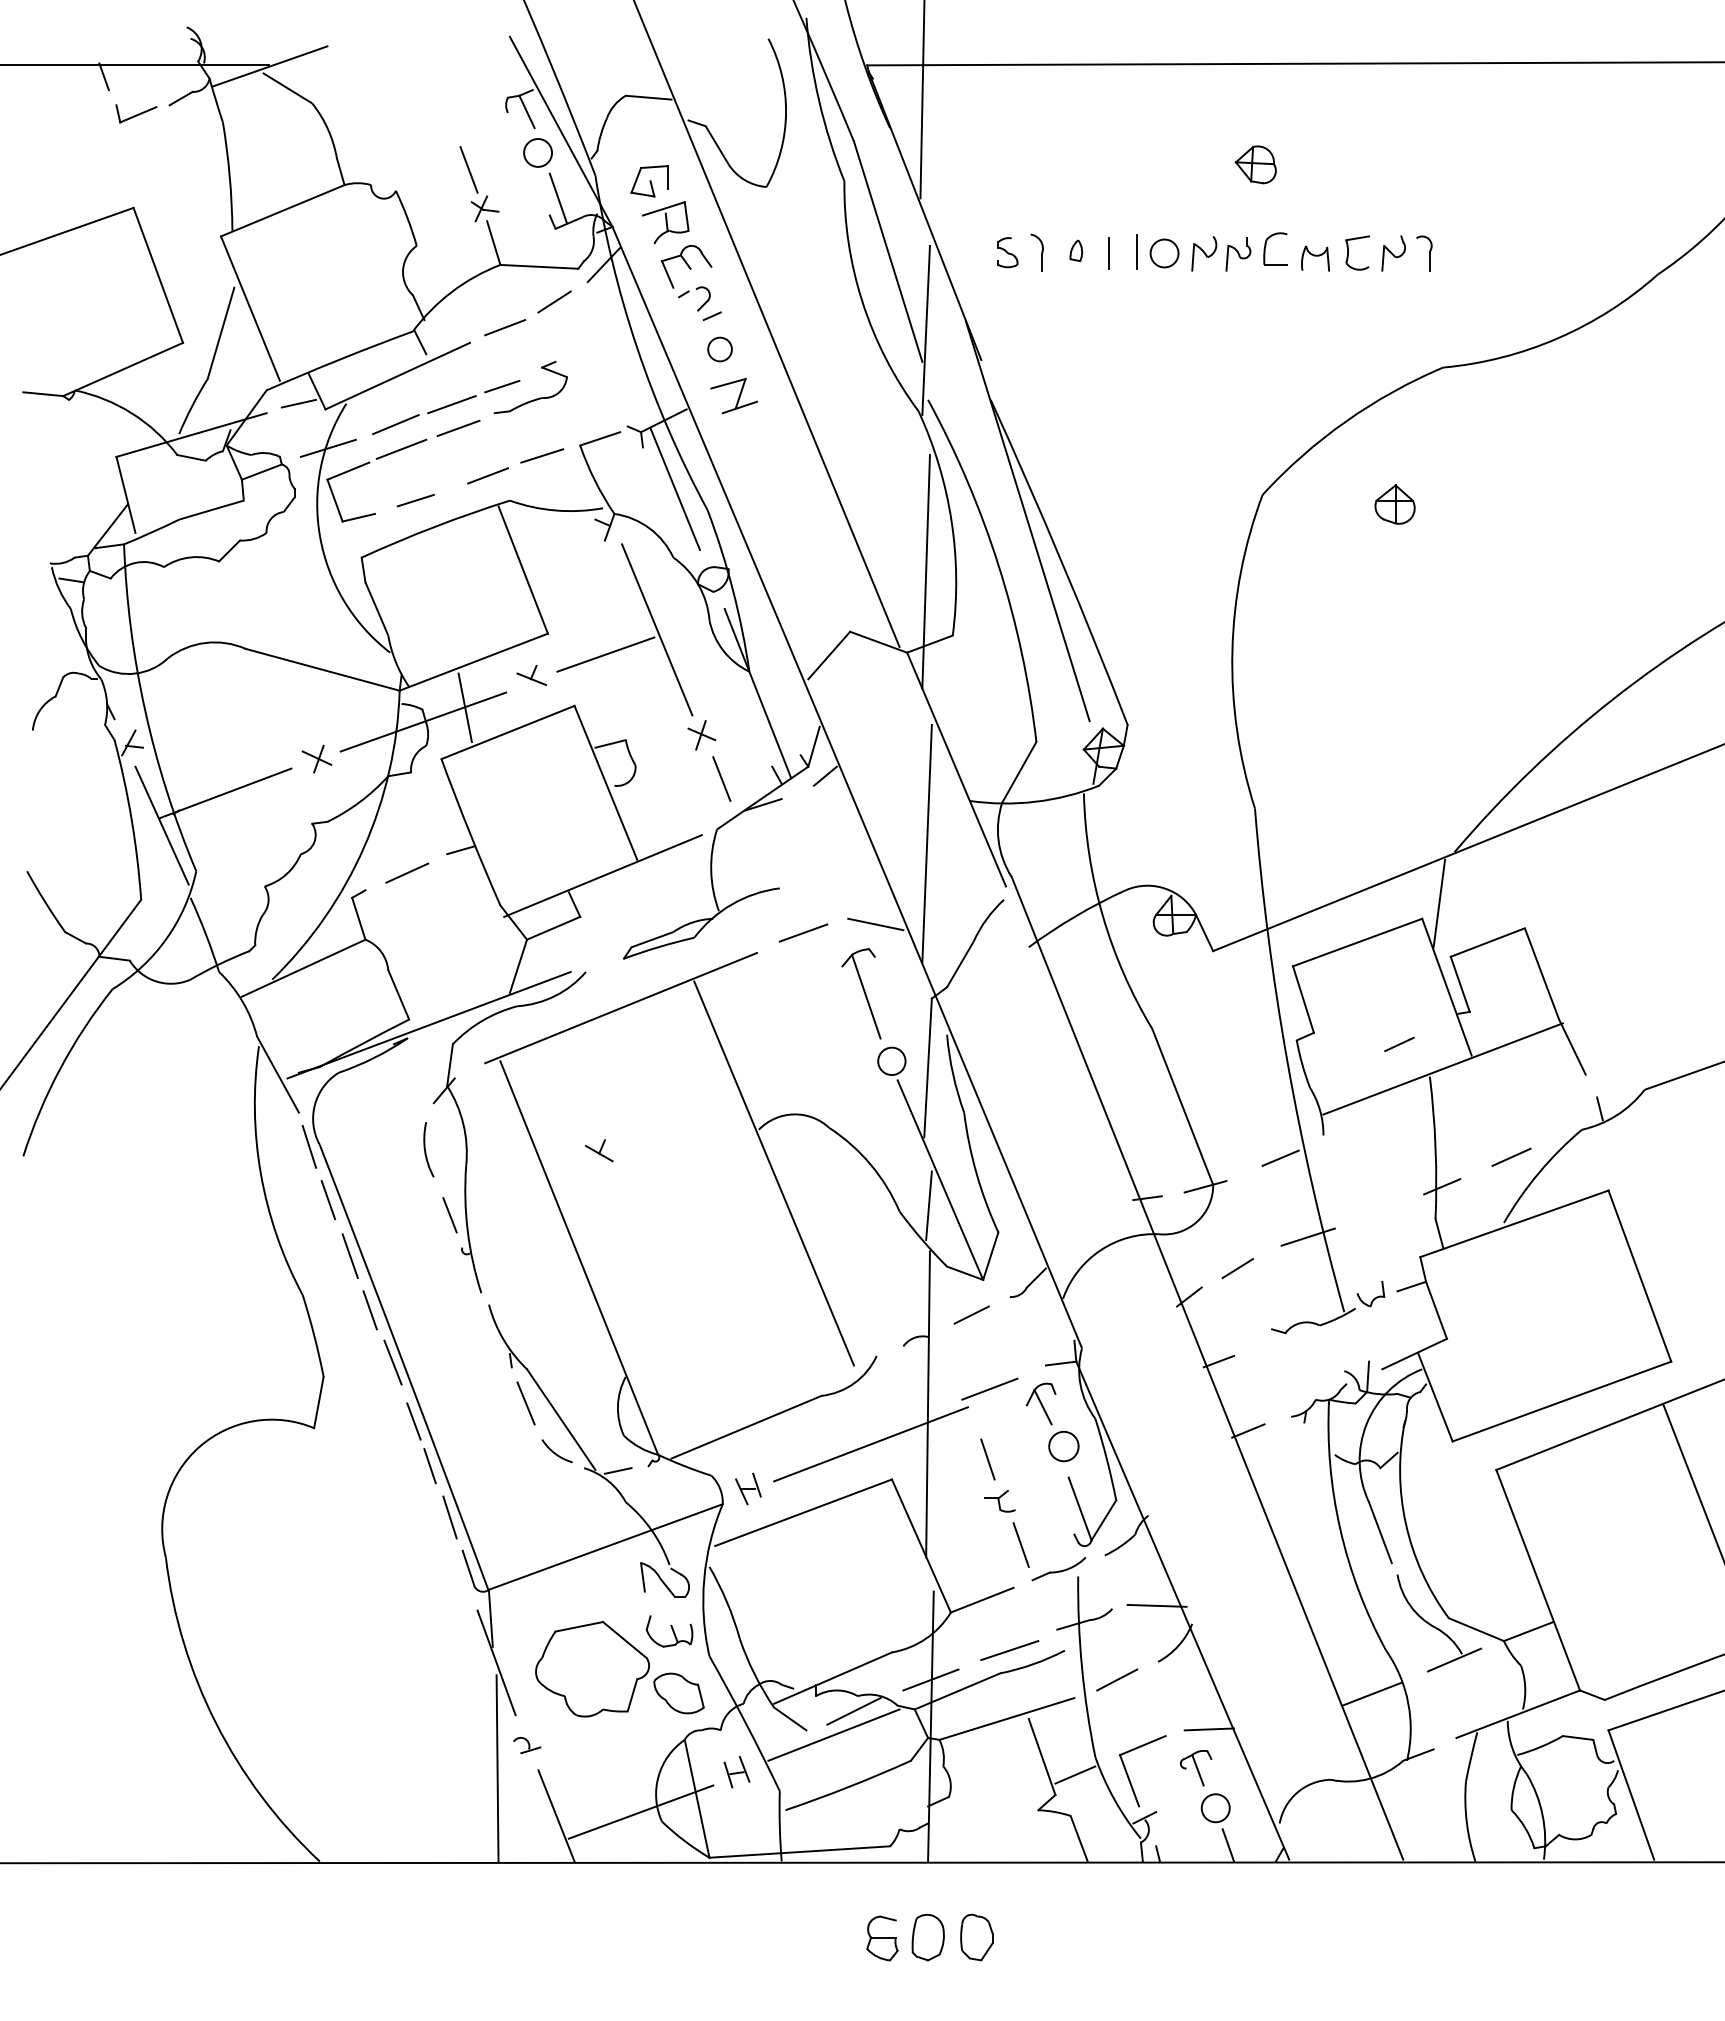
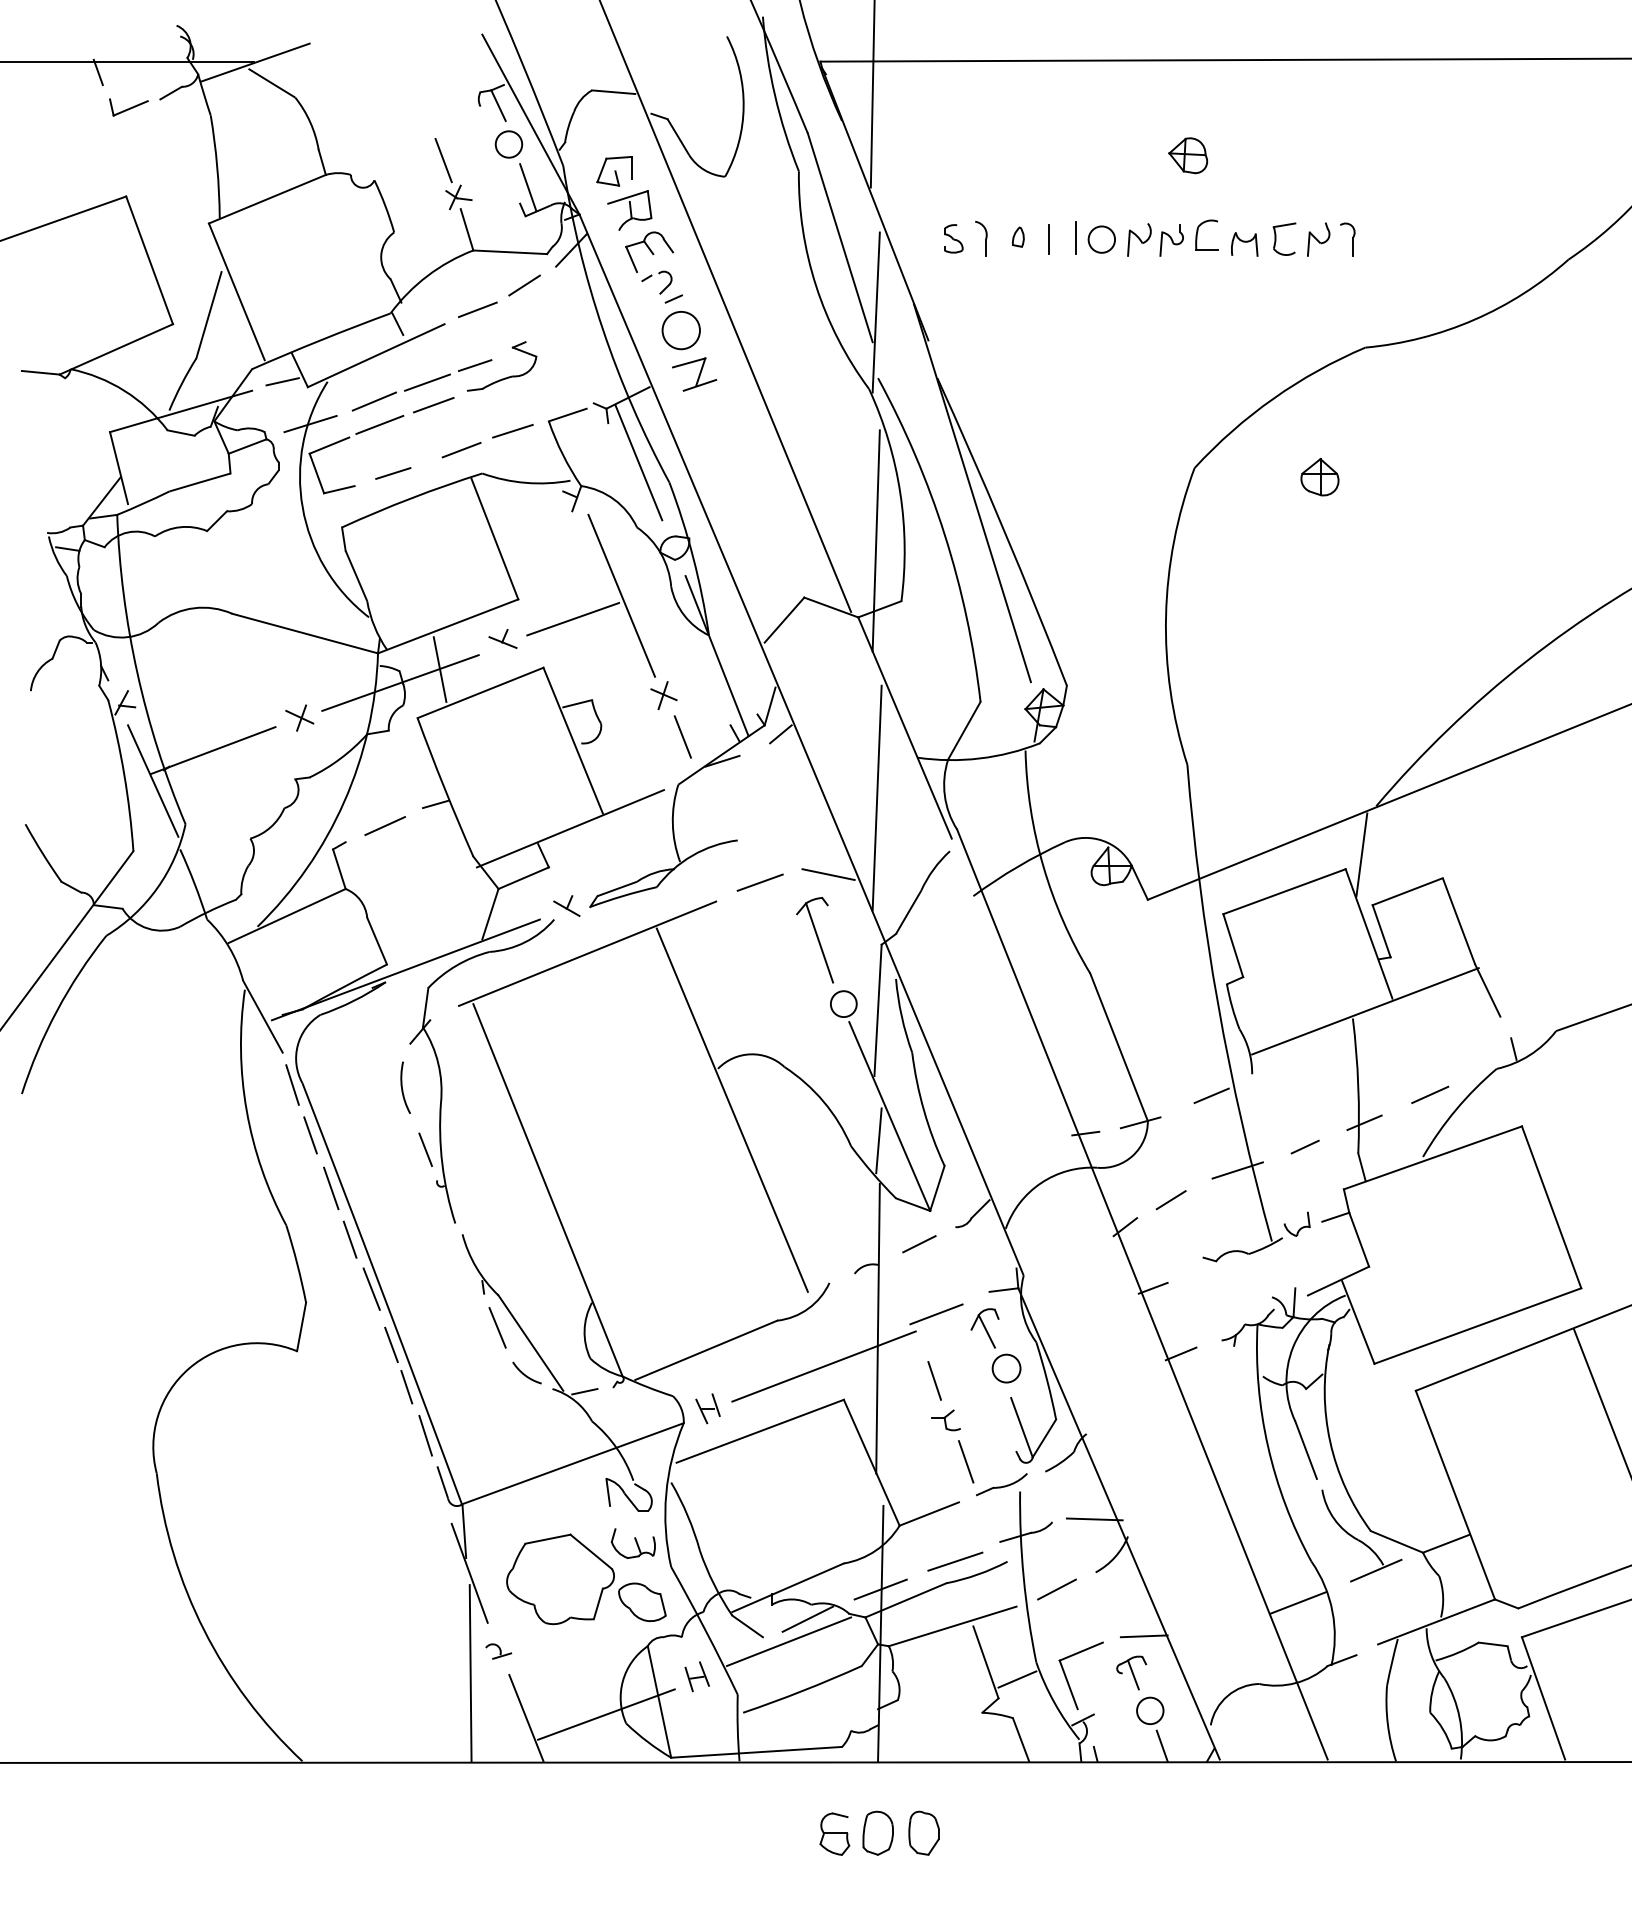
circle: (719, 349) -> (680, 330), size x1.67
line: (1399, 1043) -> (1305, 1146), moved
part: (598, 1150) -> (566, 905), moved

